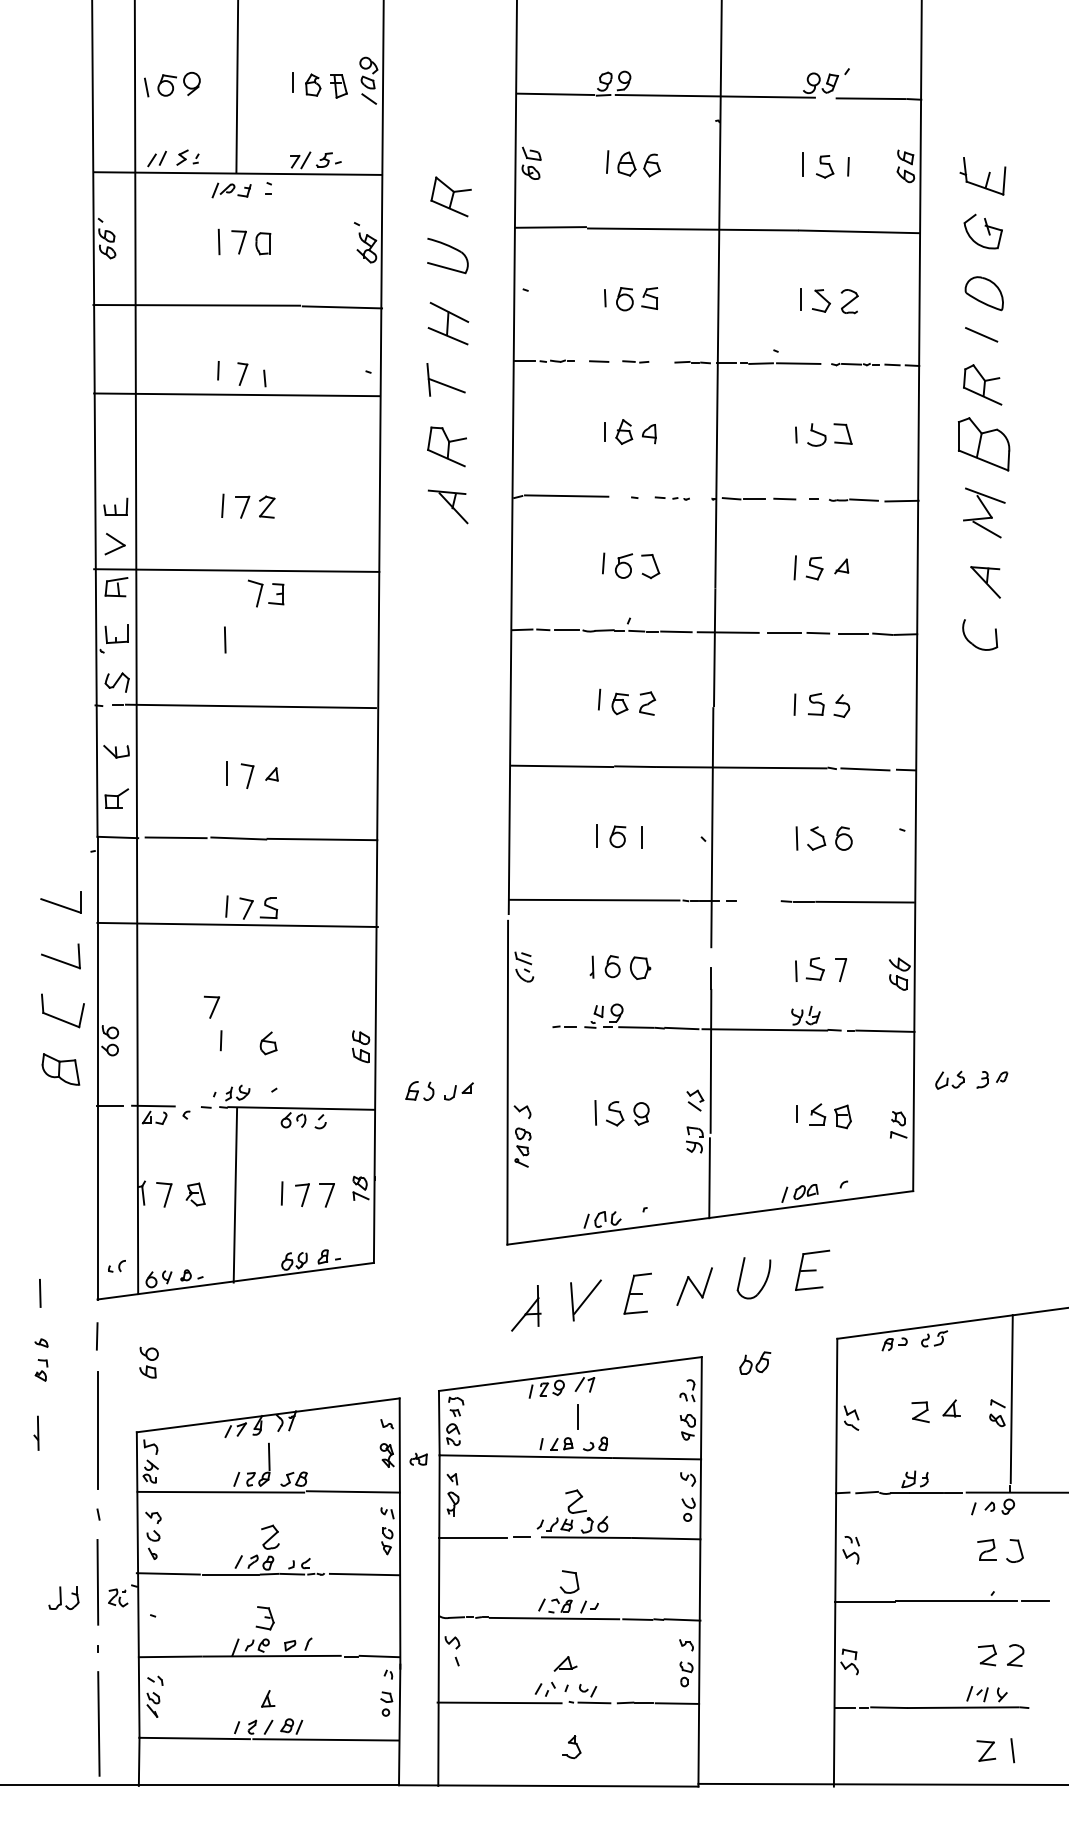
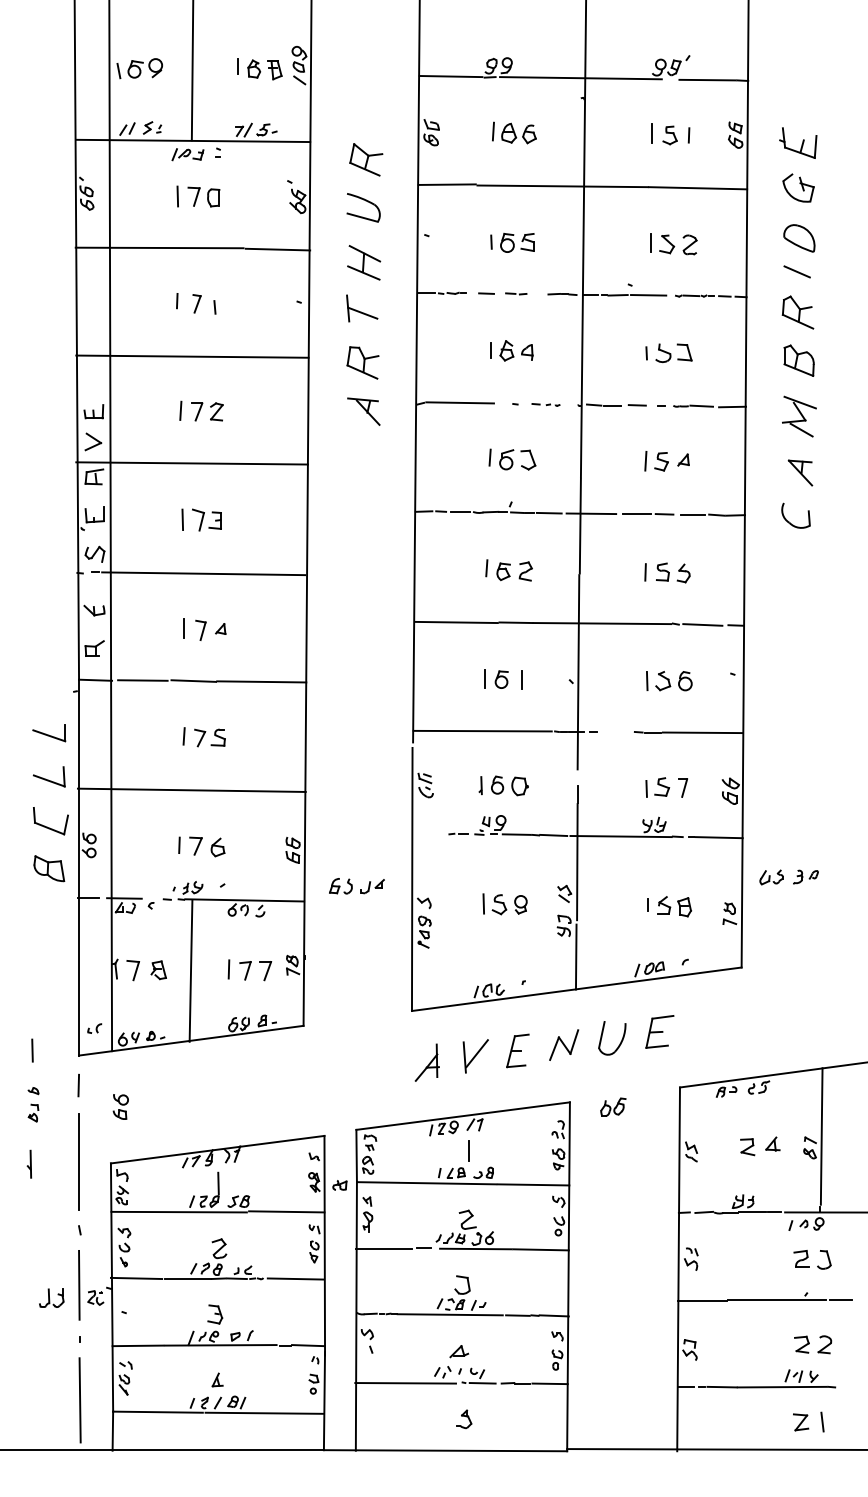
line: (237, 394) -> (192, 356), moved
part: (983, 443) -> (798, 360), size x0.71
part: (265, 592) -> (206, 519), moved
line: (237, 923) -> (191, 789), moved
part: (211, 1006) -> (195, 845), moved

